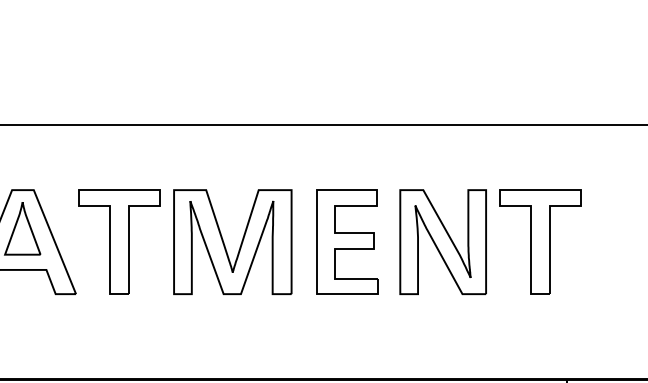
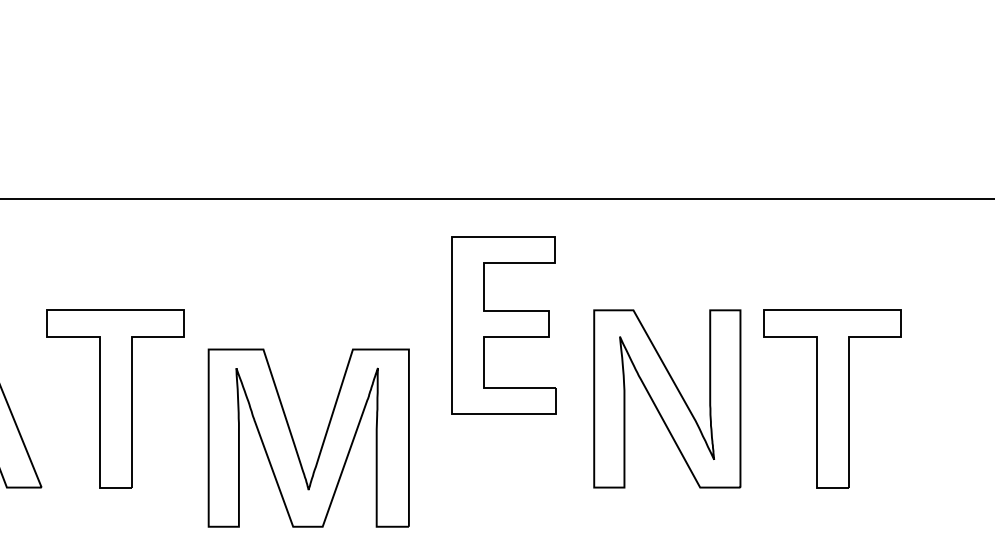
part: (347, 241) -> (504, 324), moved
part: (224, 242) -> (294, 438), moved

